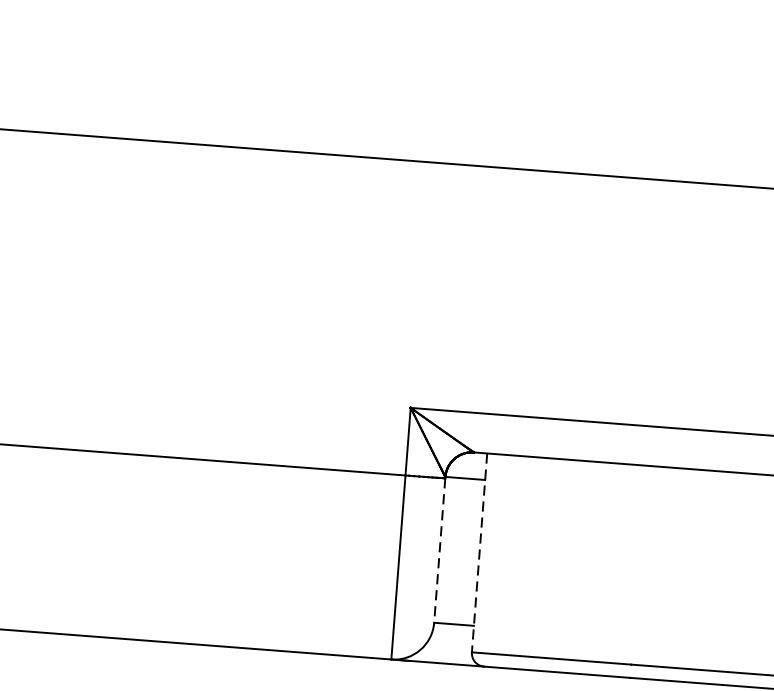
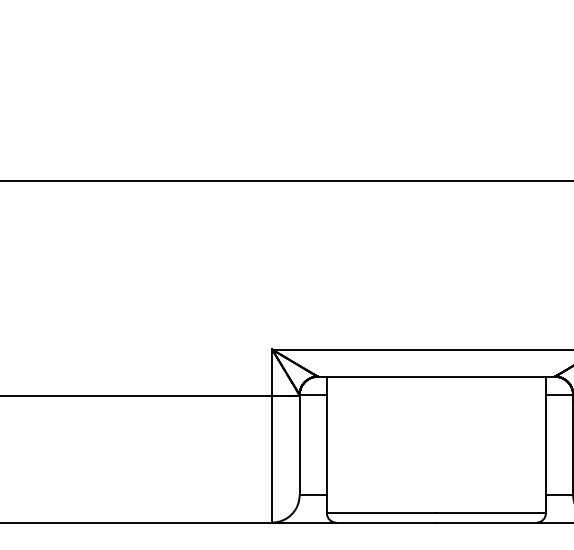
line: (439, 550) -> (299, 445), dashed -> solid
line: (478, 553) -> (326, 445), dashed -> solid

